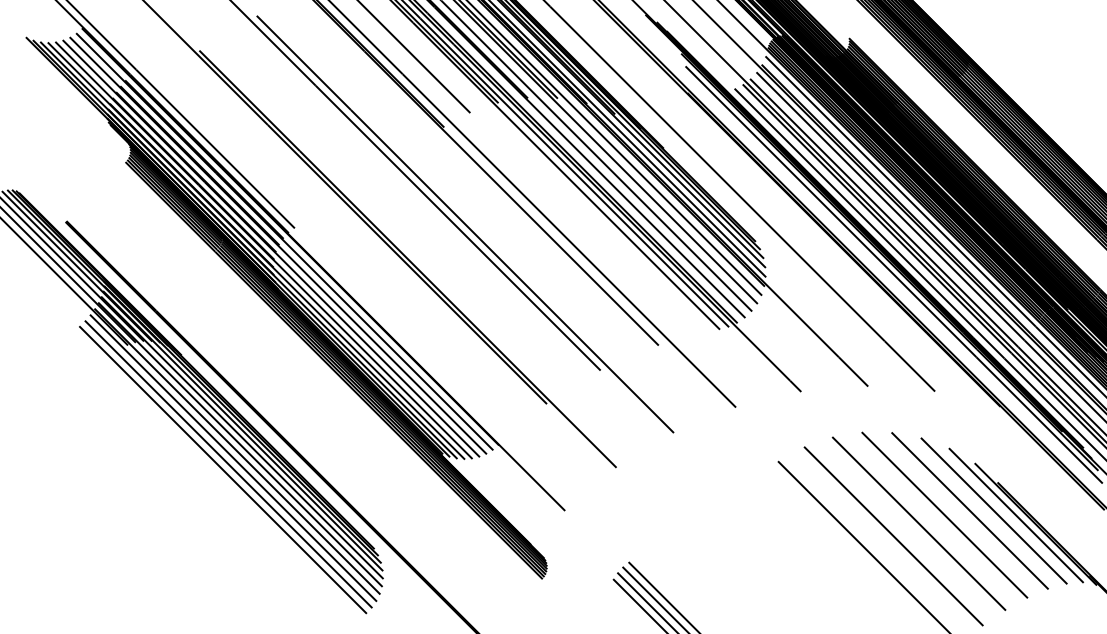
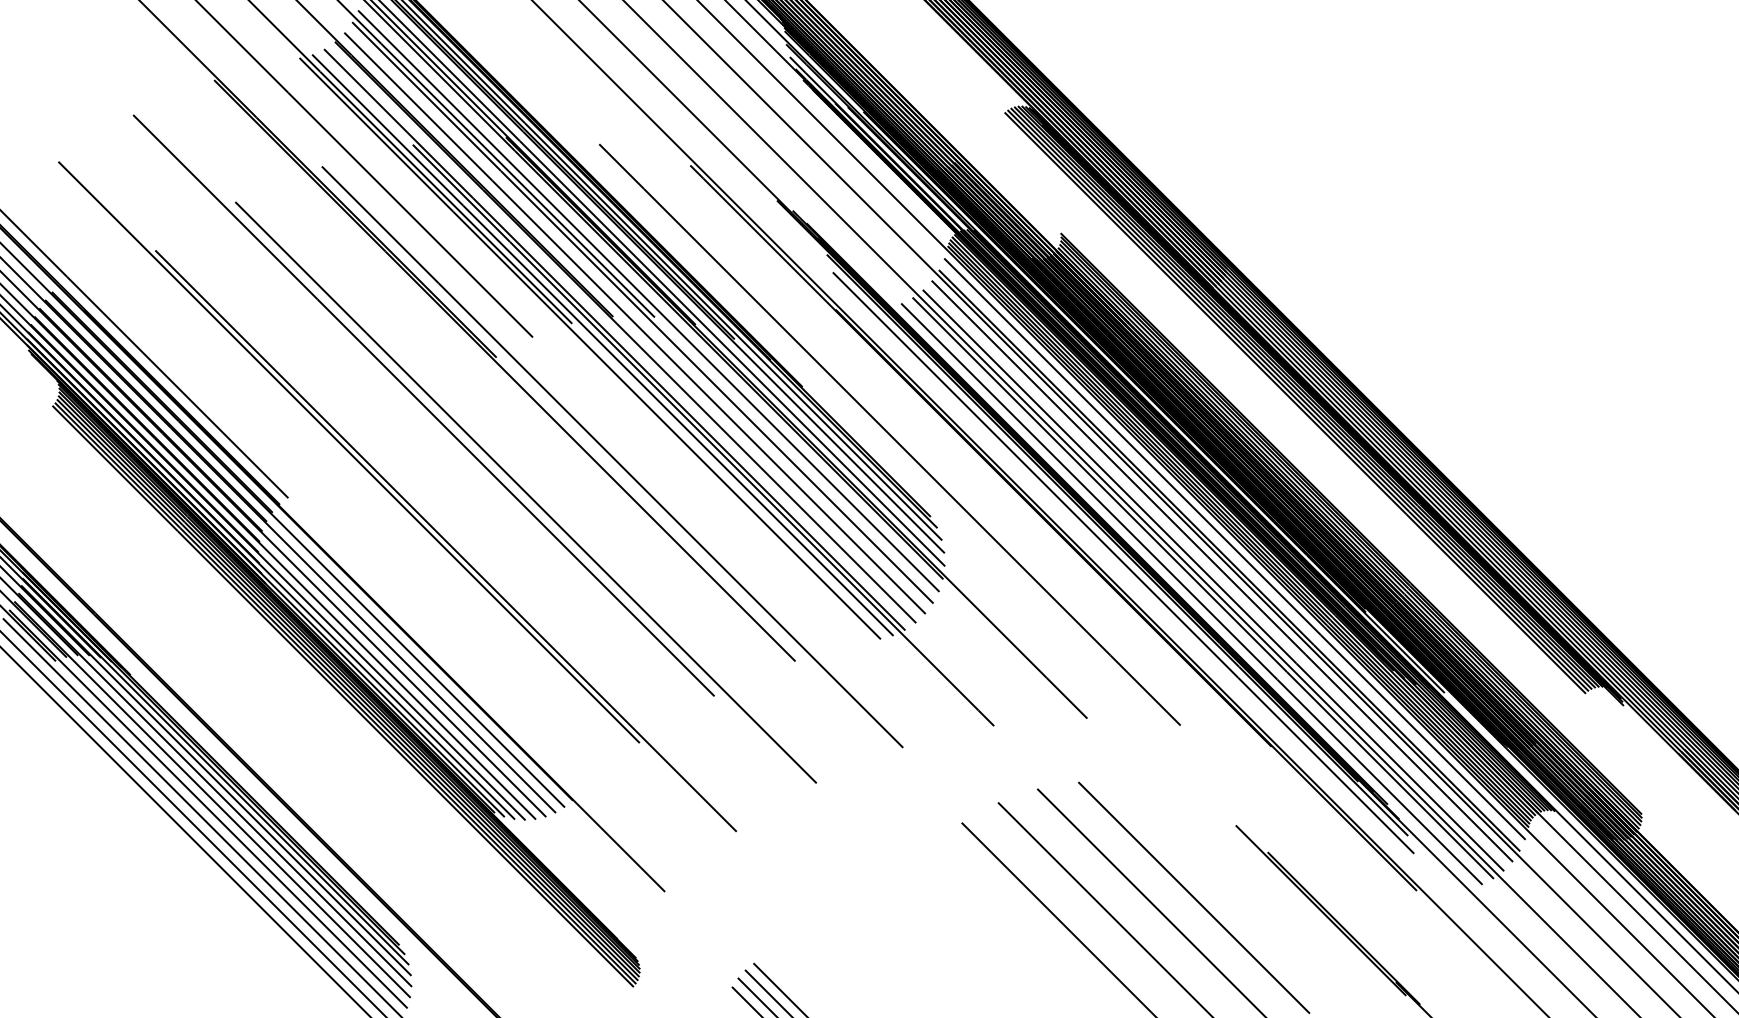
line: (969, 510) -> (1228, 891), removed
line: (993, 511) -> (1262, 892), removed
line: (1016, 515) -> (1293, 898), removed

